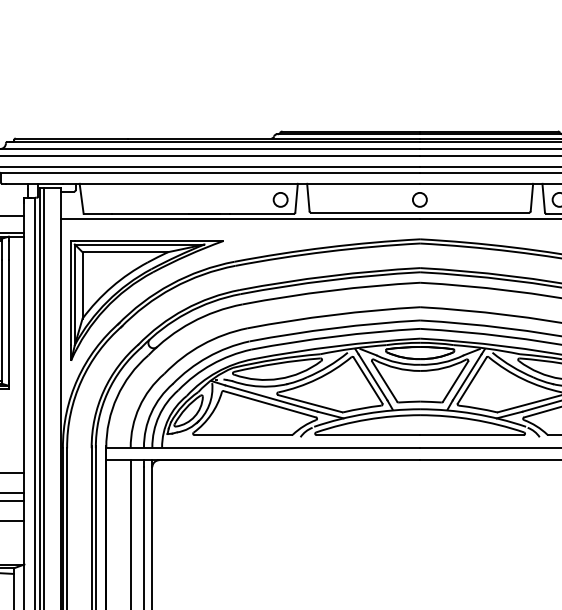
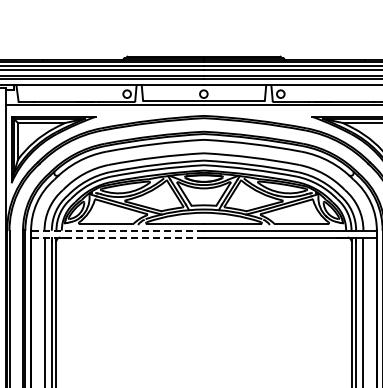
line: (263, 447) -> (117, 230), solid -> dashed
line: (263, 460) -> (117, 237), solid -> dashed

